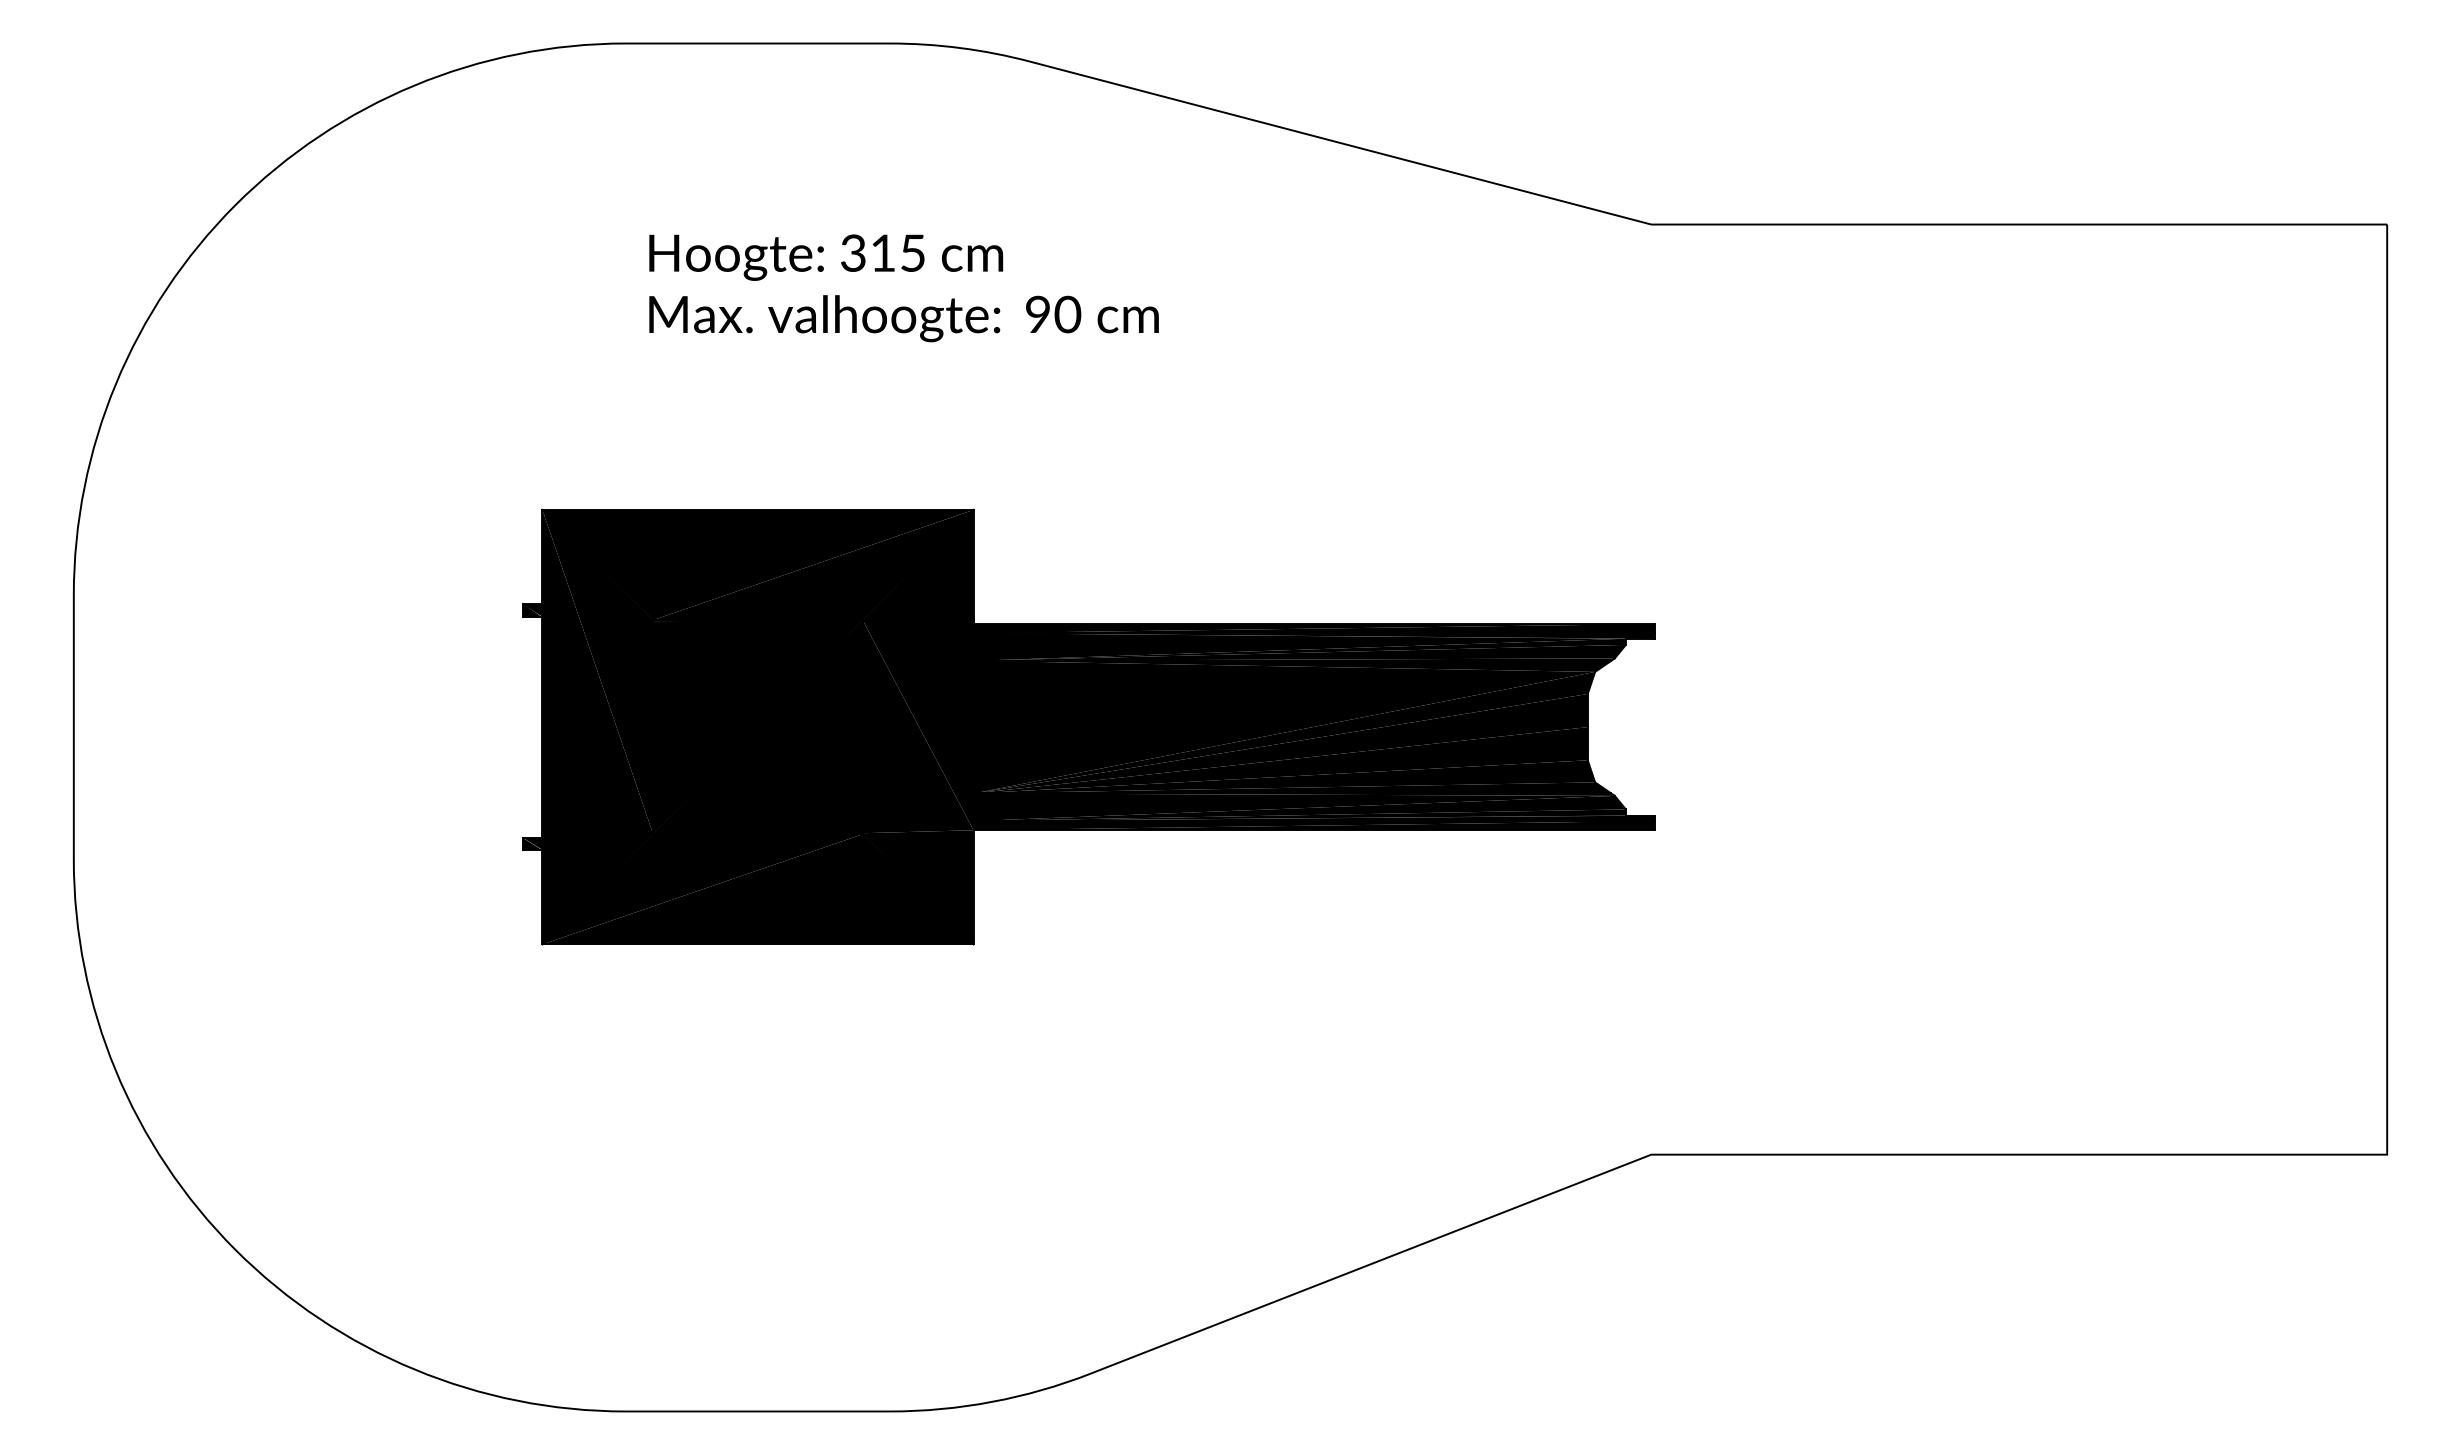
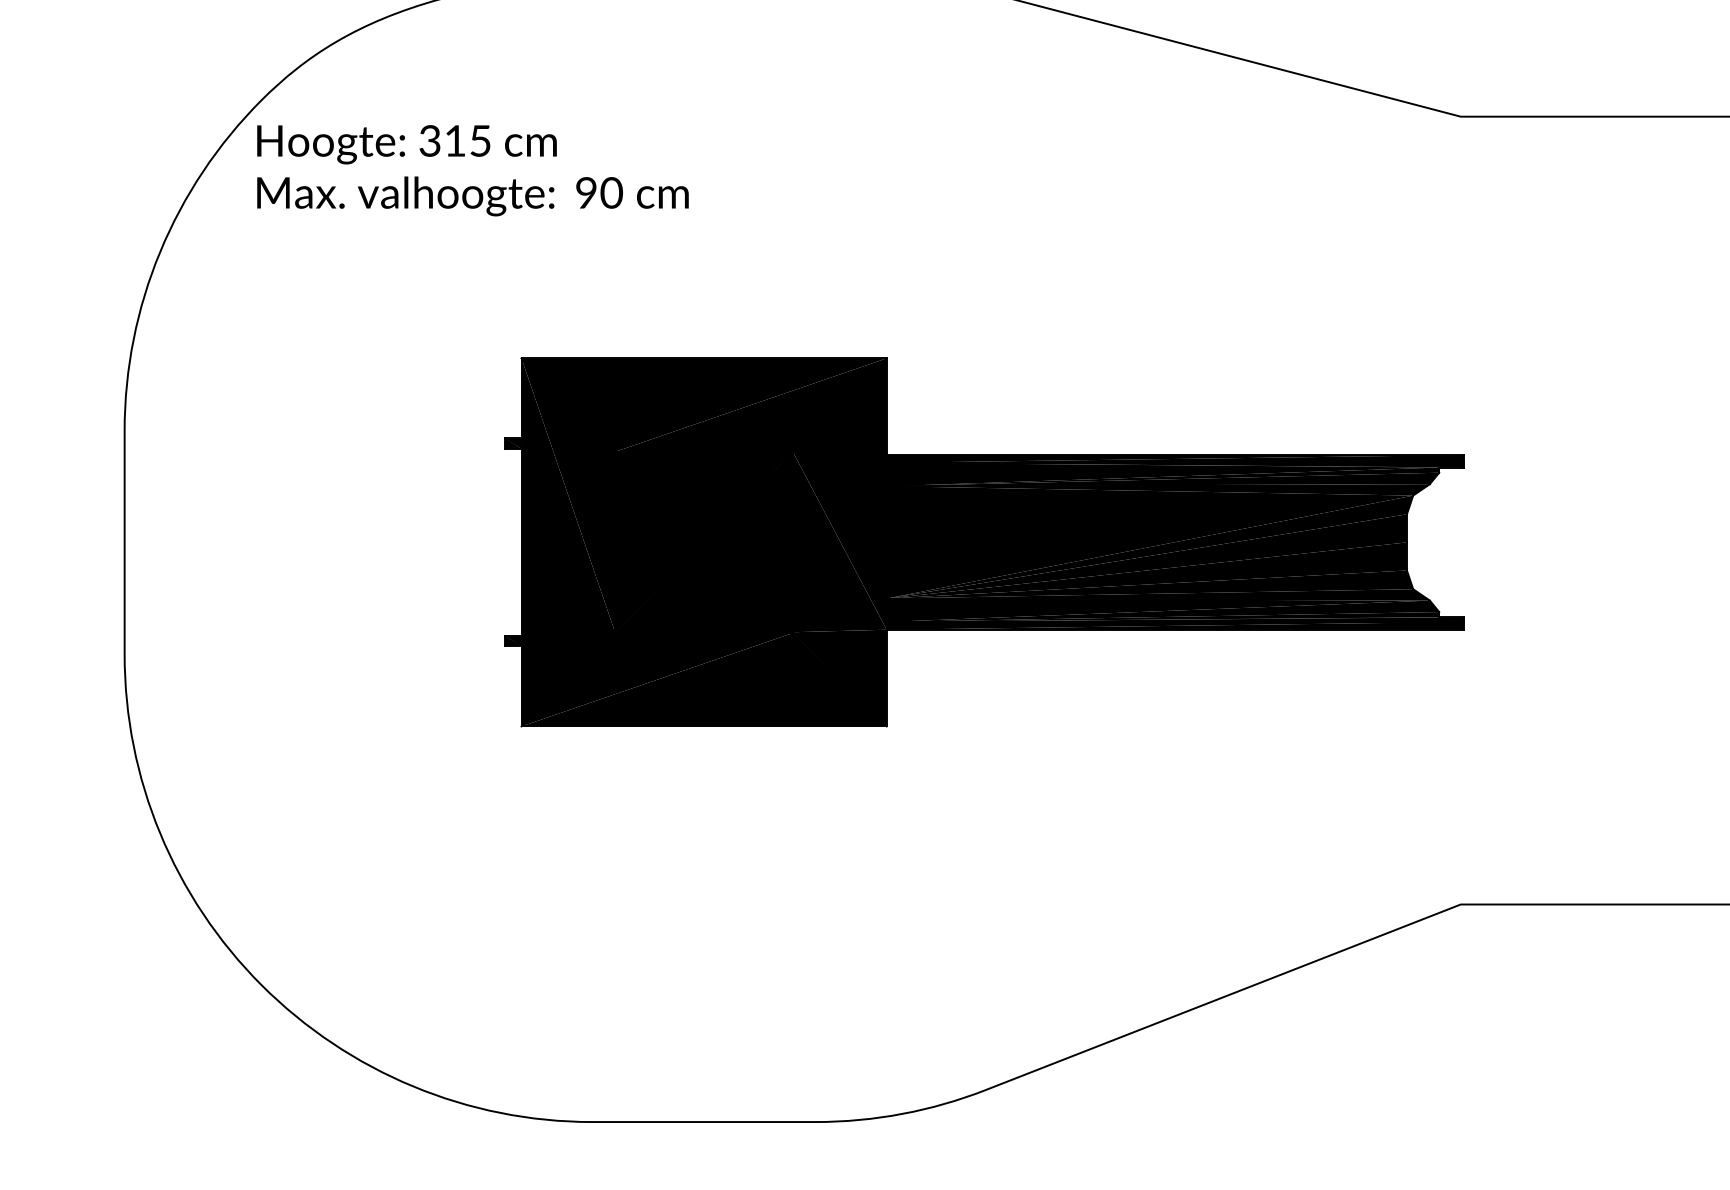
text: (903, 288) -> (472, 170), moved

